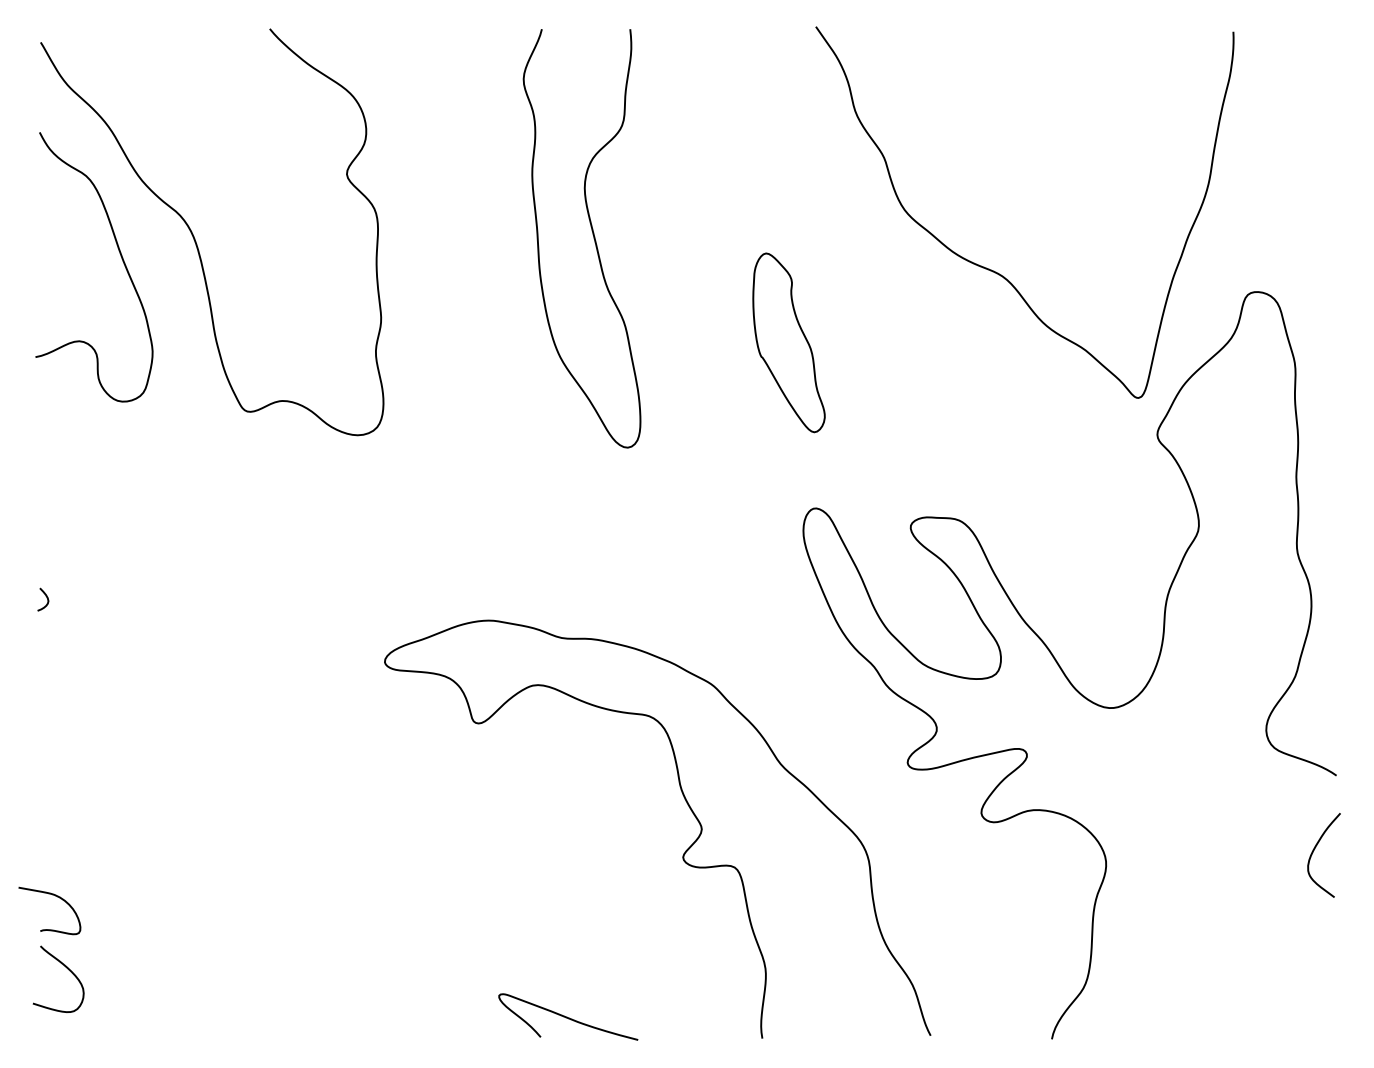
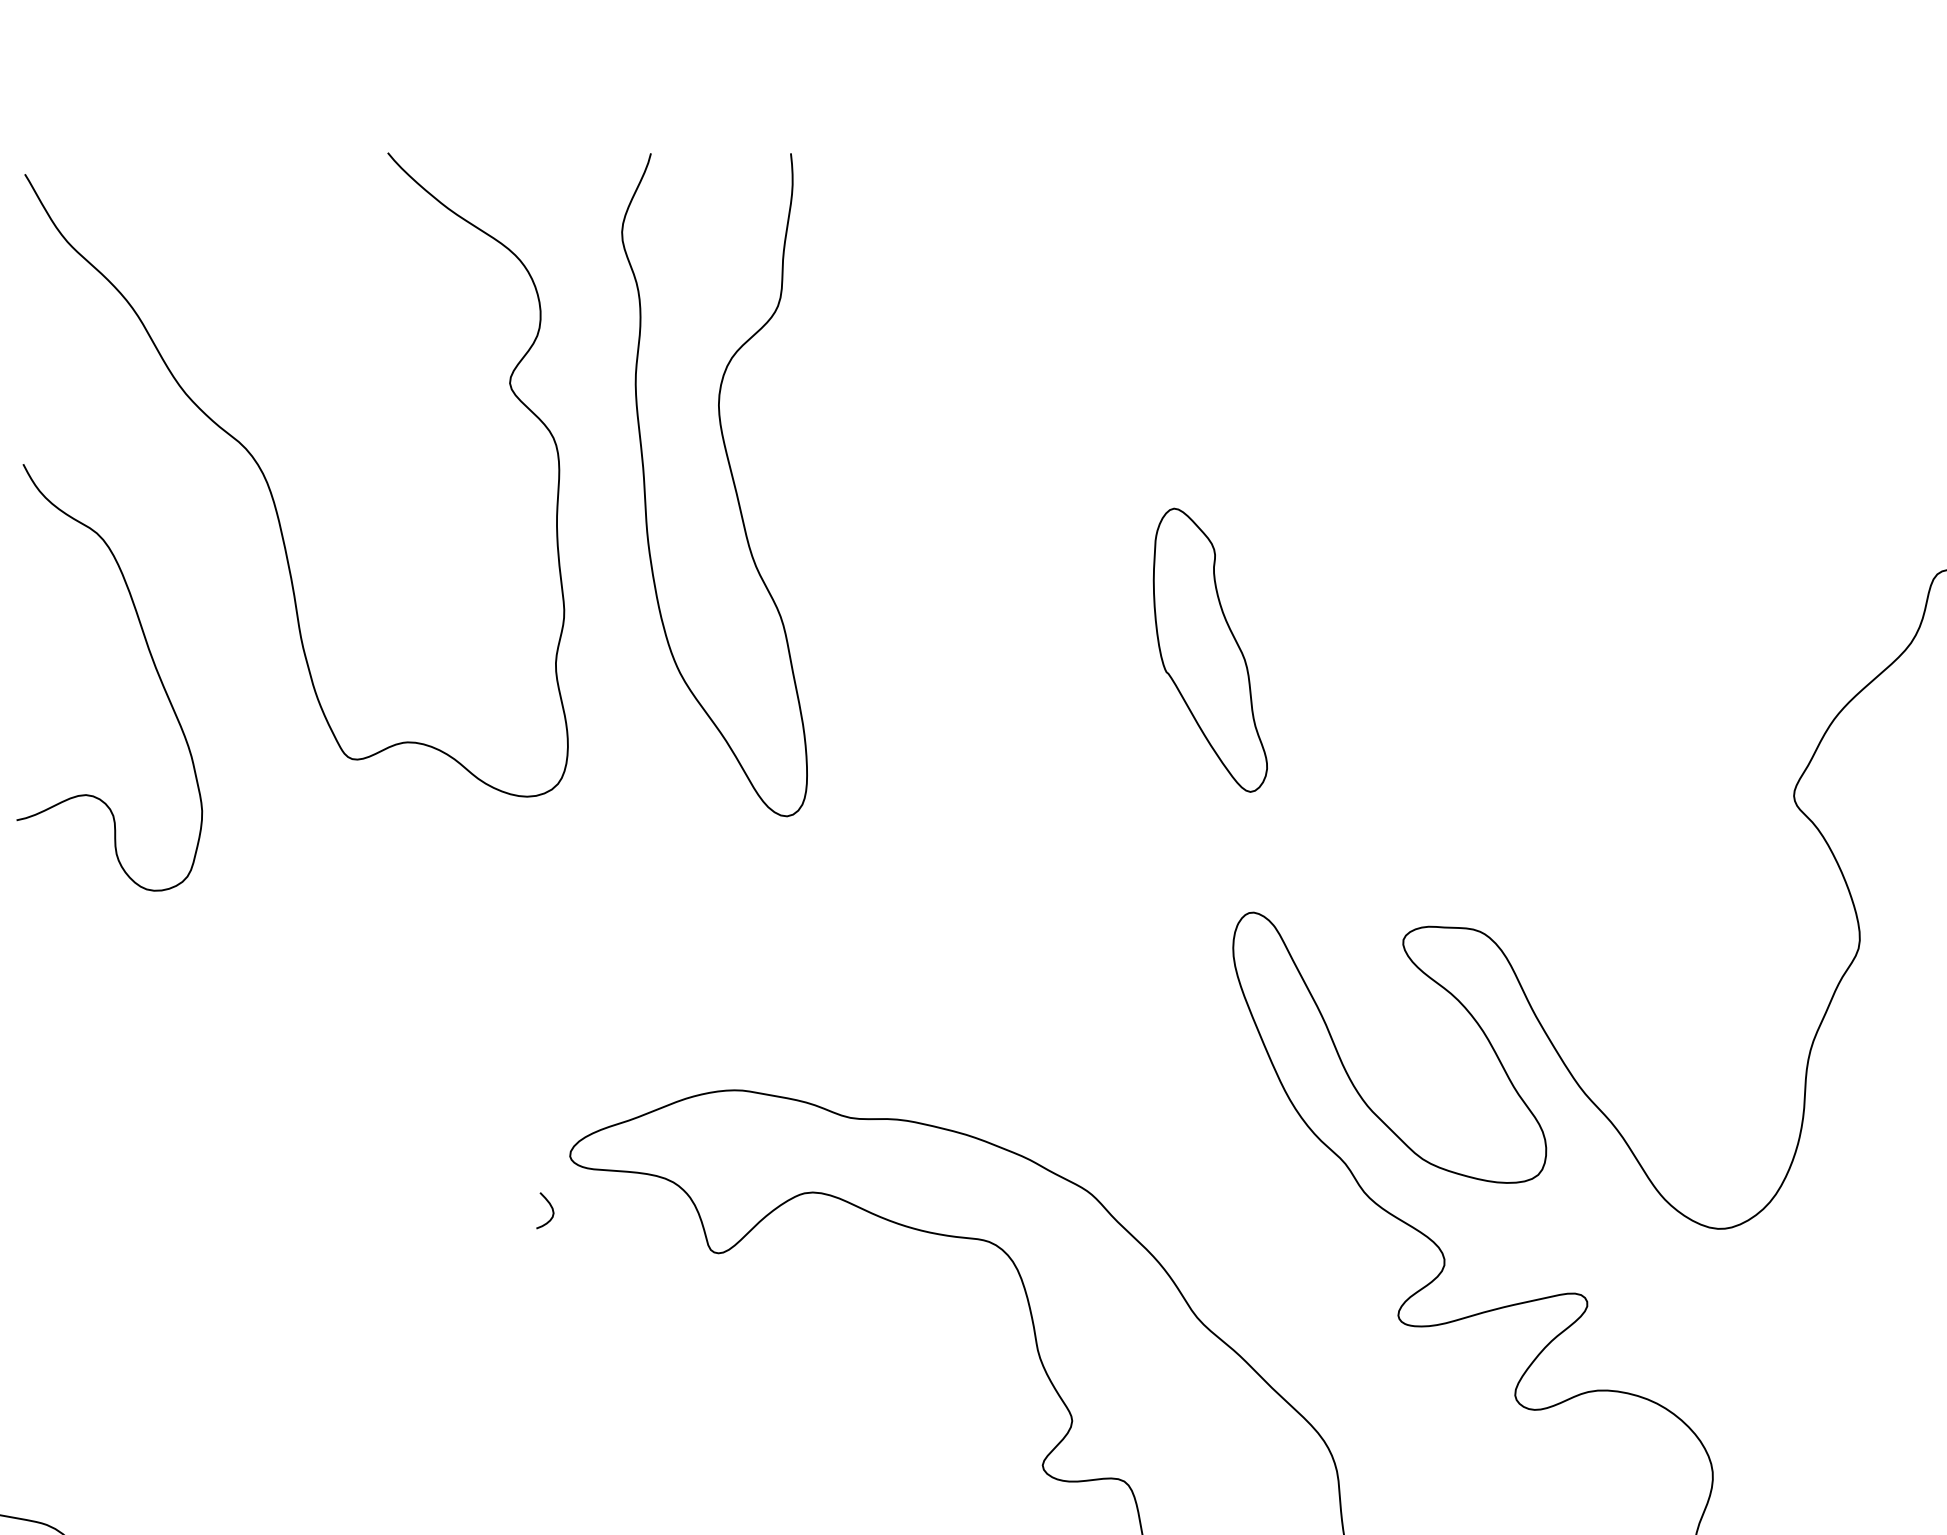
curve: (592, 234) -> (731, 478), moved
curve: (121, 259) -> (152, 665), moved
curve: (998, 272) -> (1542, 538), removed
curve: (46, 598) -> (550, 1208), moved

